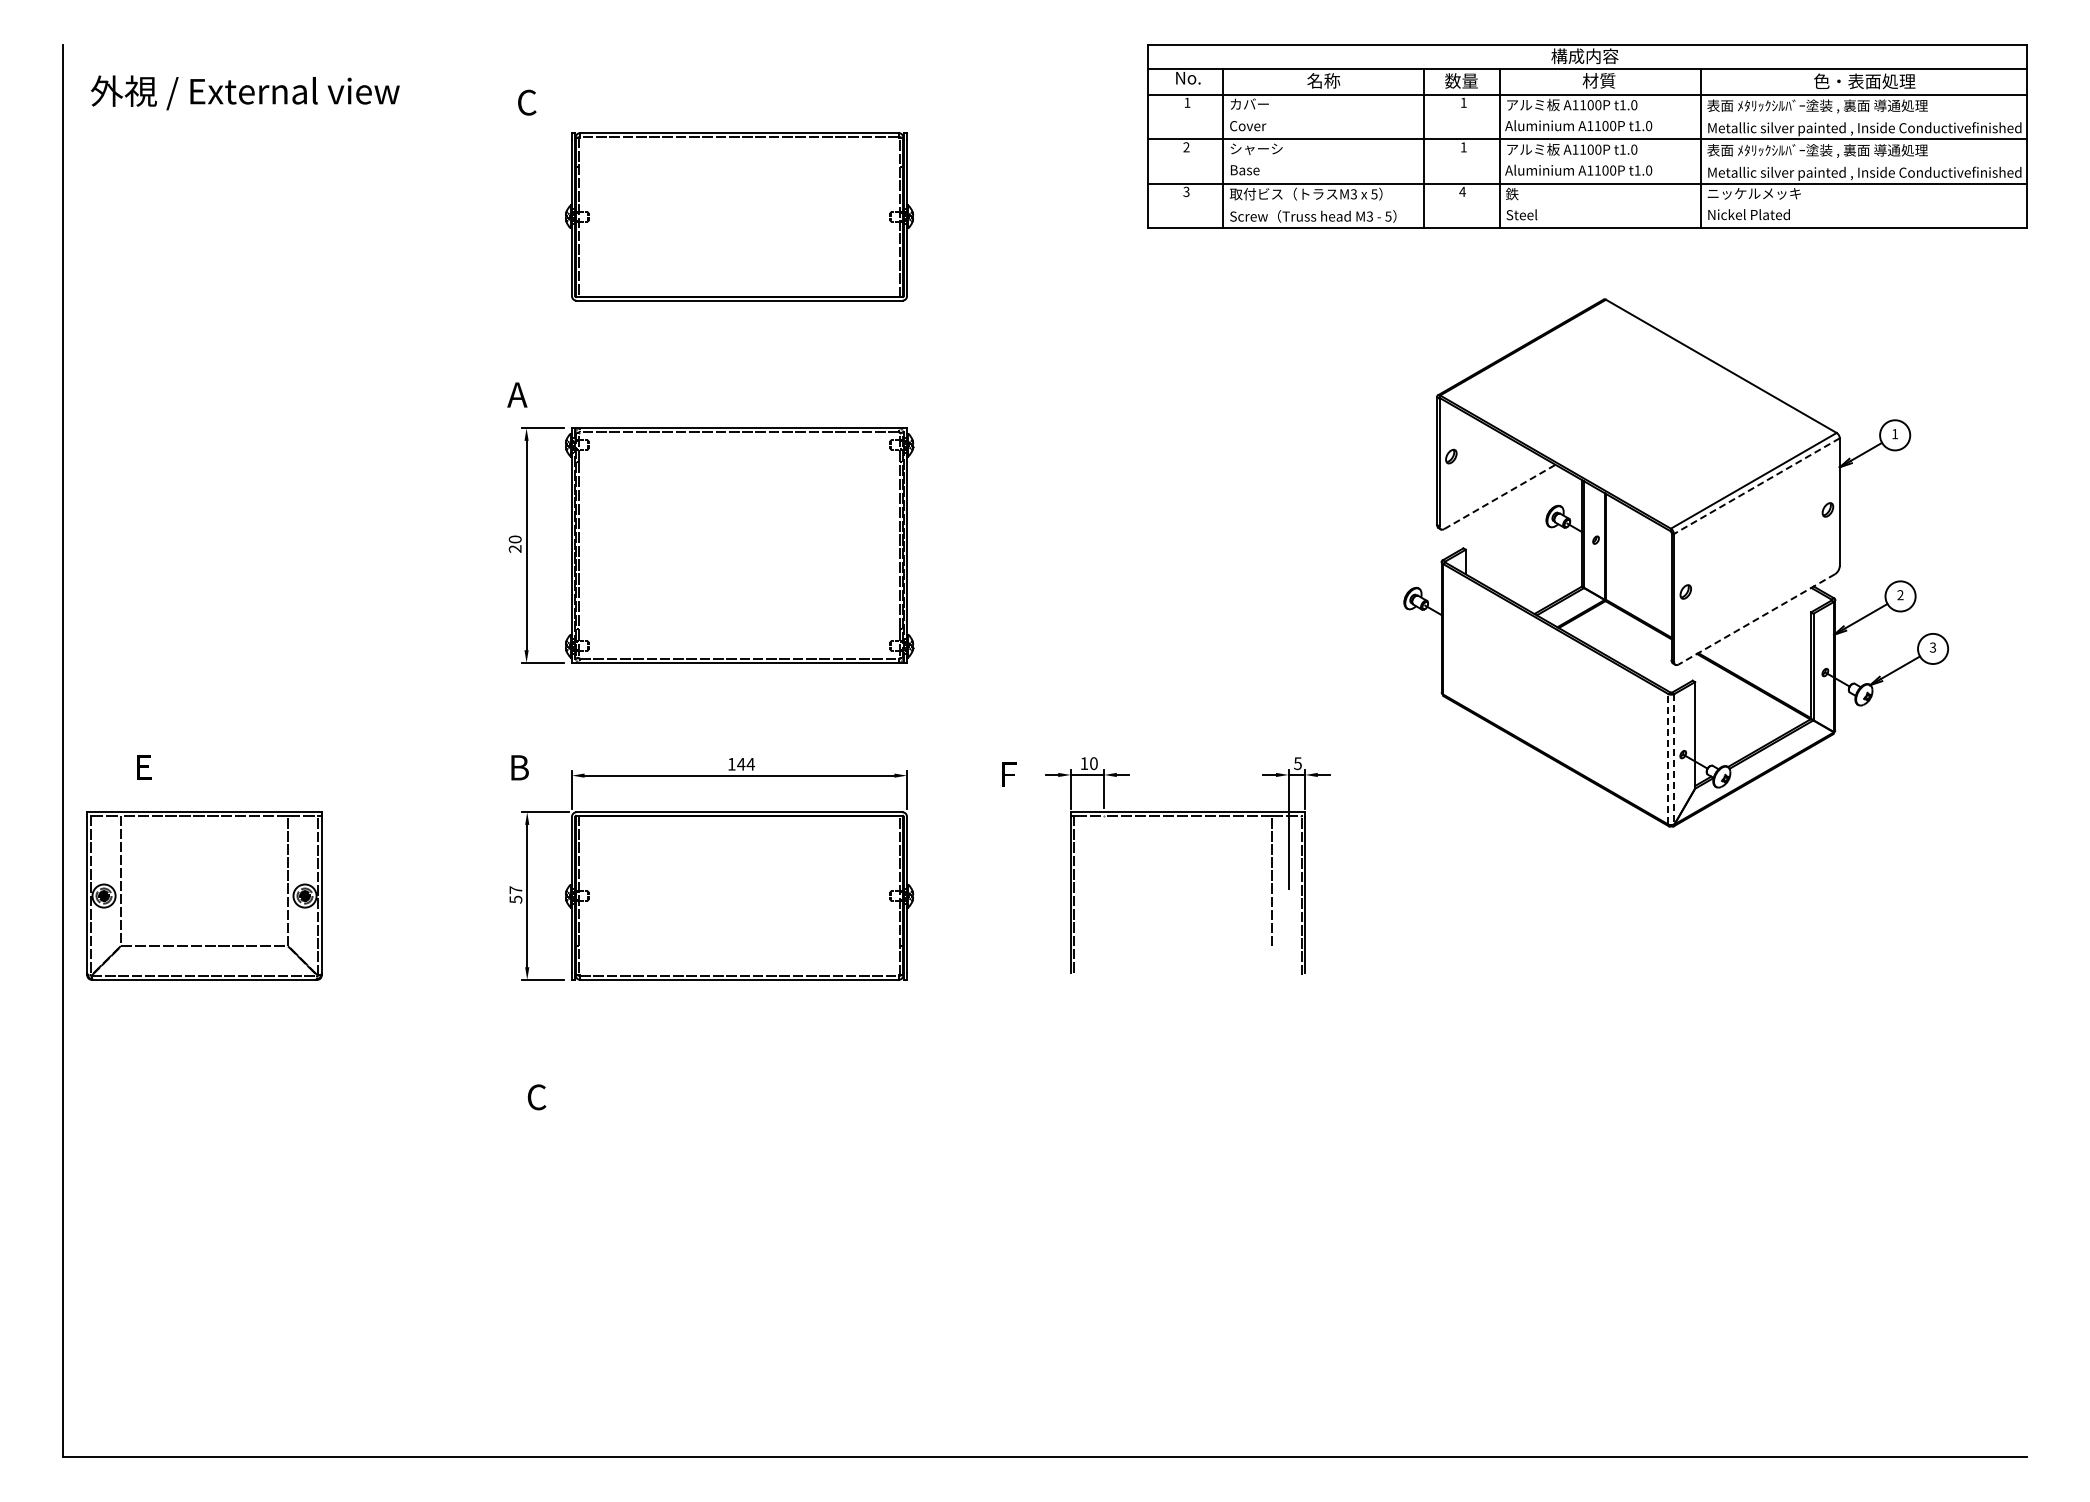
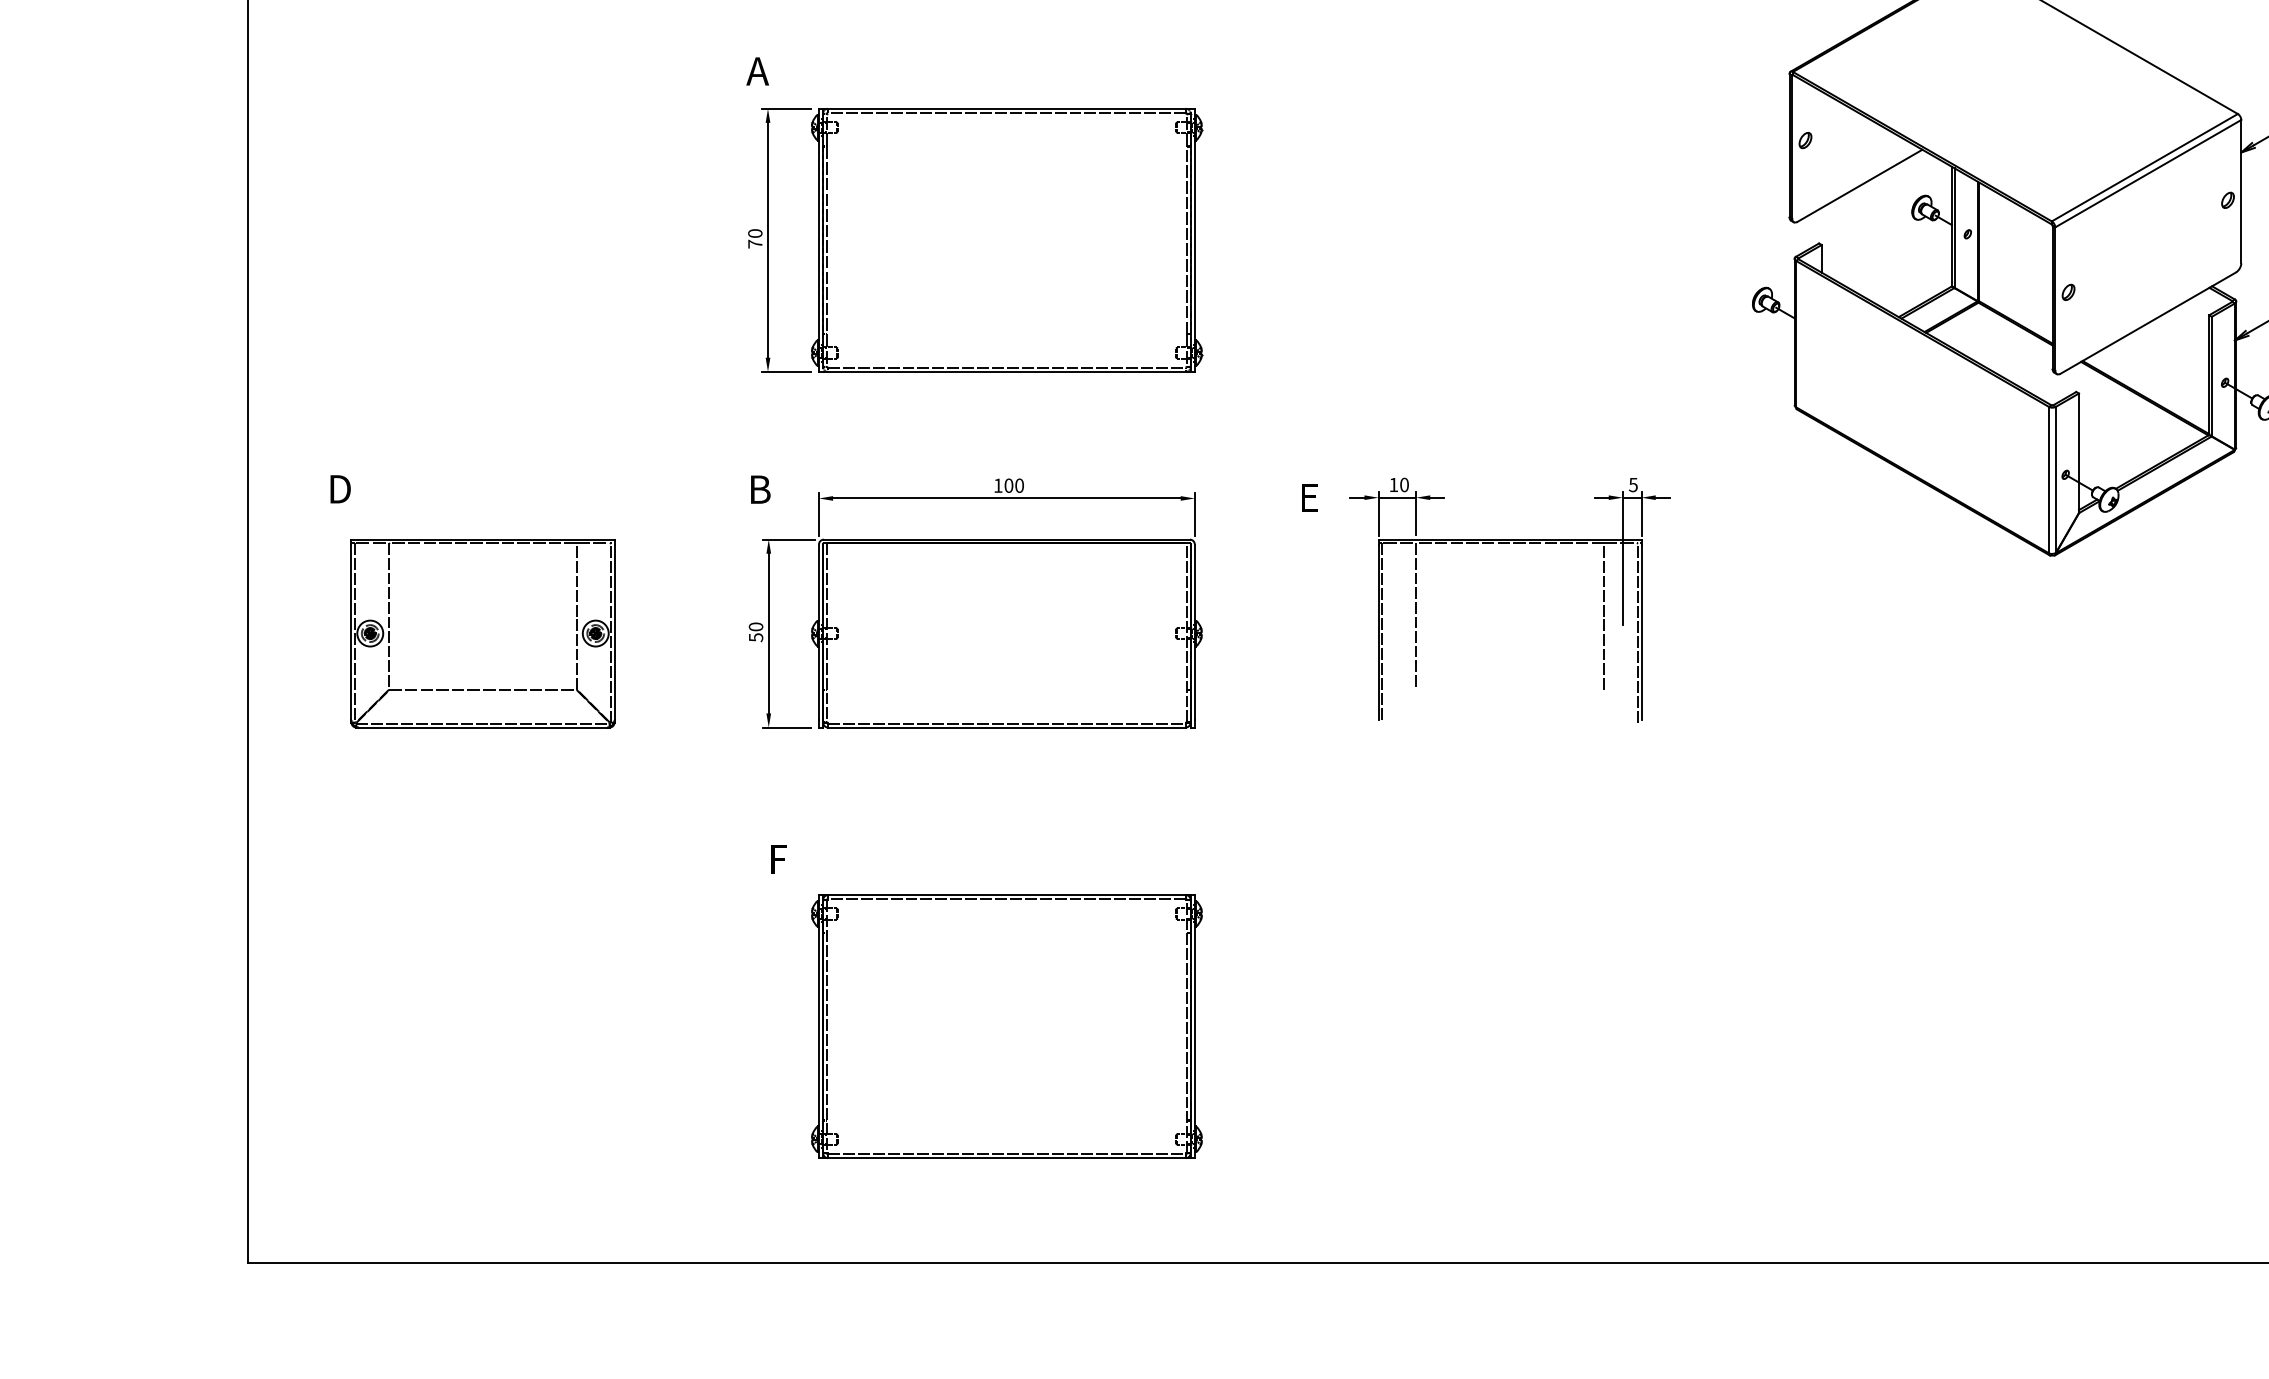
line: (1756, 486) -> (2147, 174), dashed -> solid
line: (1500, 496) -> (1860, 185), dashed -> solid
text: (514, 548) -> (754, 243), 20 -> 70
line: (1756, 619) -> (2147, 323), dashed -> solid
line: (1668, 758) -> (2049, 479), dashed -> solid
line: (1674, 759) -> (2055, 480), dashed -> solid
text: (746, 763) -> (1014, 484), 144 -> 100
text: (145, 767) -> (340, 489), E -> D
text: (1010, 779) -> (1310, 502), F -> E
line: (1104, 880) -> (1416, 616), added
text: (515, 889) -> (755, 626), 57 -> 50
part: (204, 895) -> (482, 632), moved
text: (536, 1097) -> (779, 859), C -> F
part: (739, 1246) -> (1006, 1026), added

